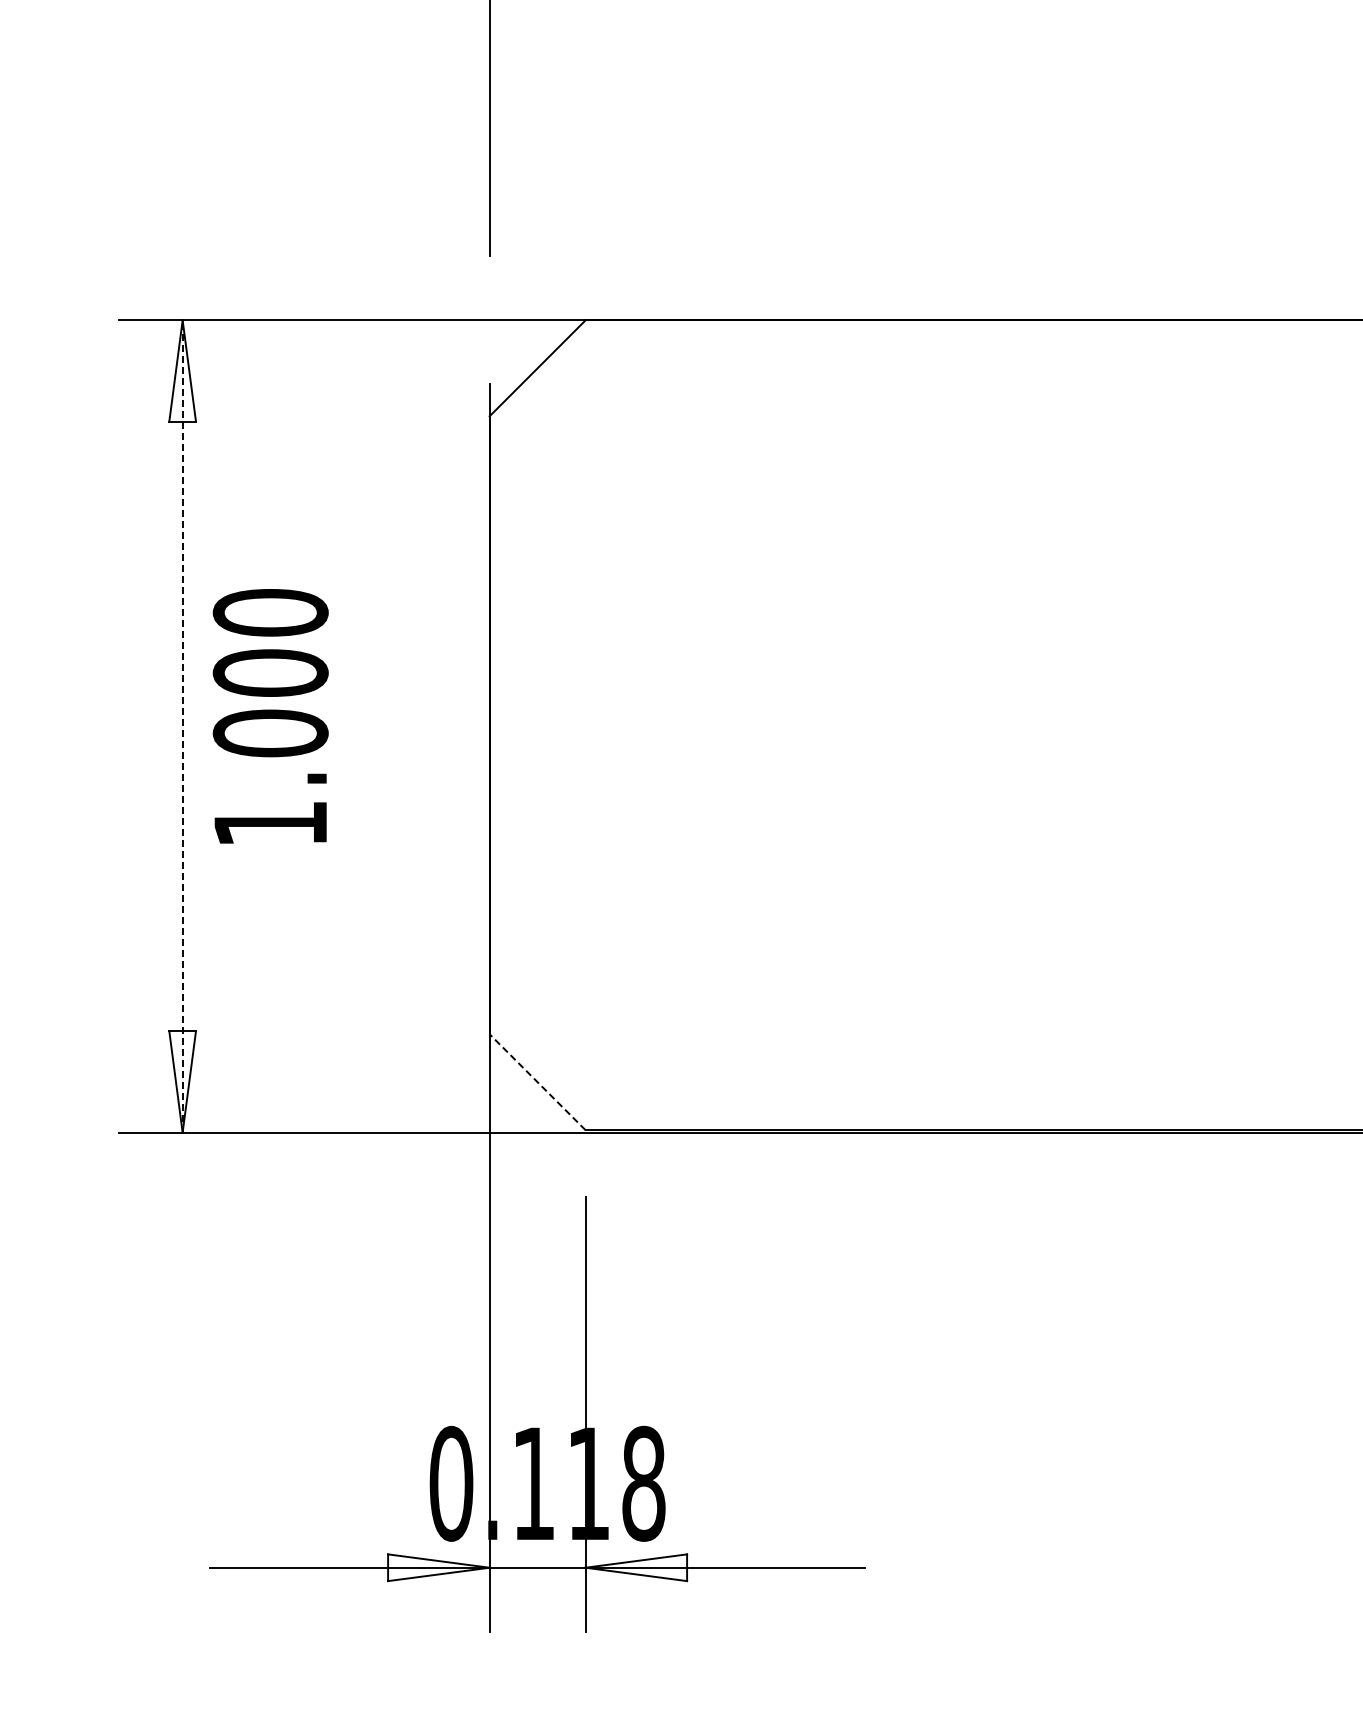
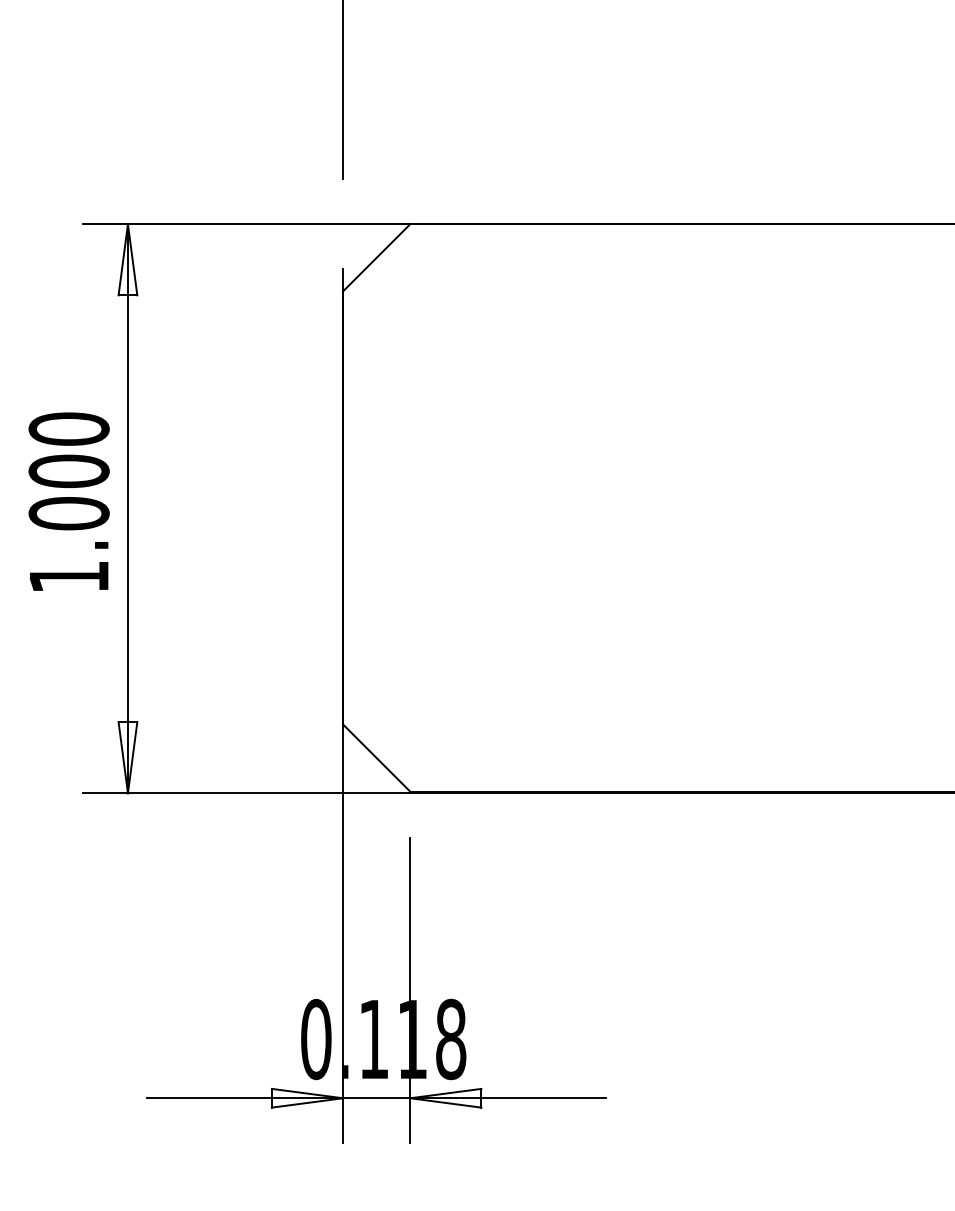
text: (270, 716) -> (68, 501), moved
line: (182, 725) -> (127, 508), dashed -> solid
line: (537, 1082) -> (376, 758), dashed -> solid

